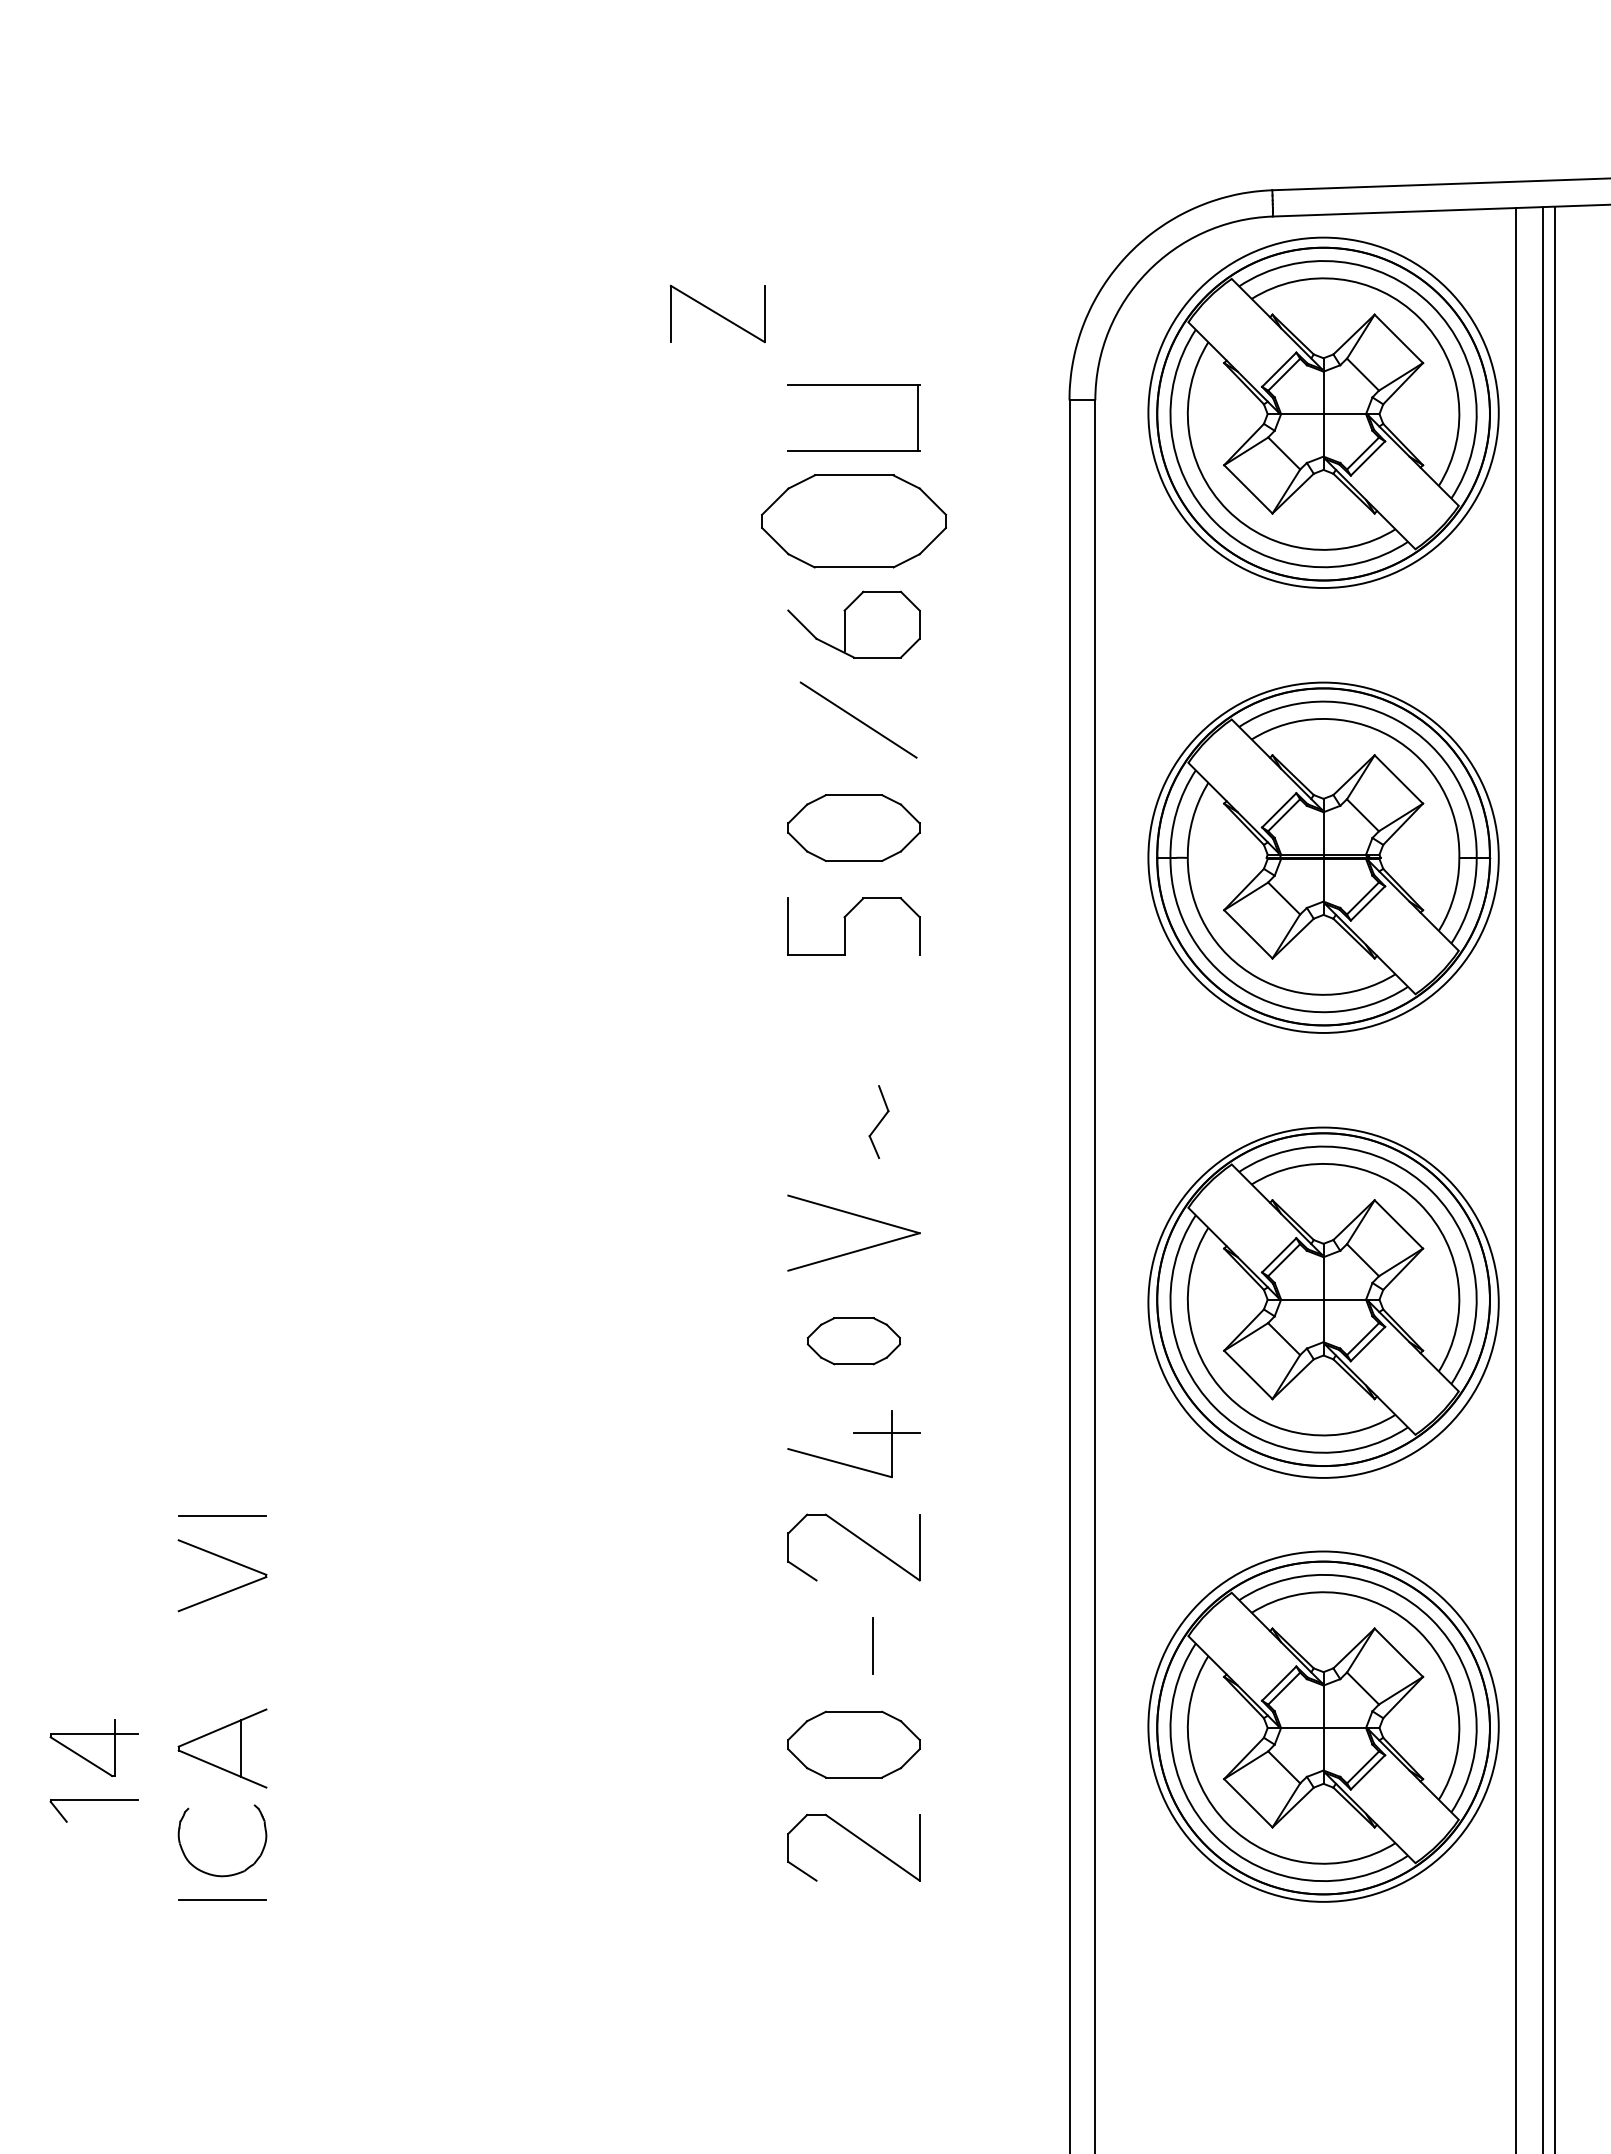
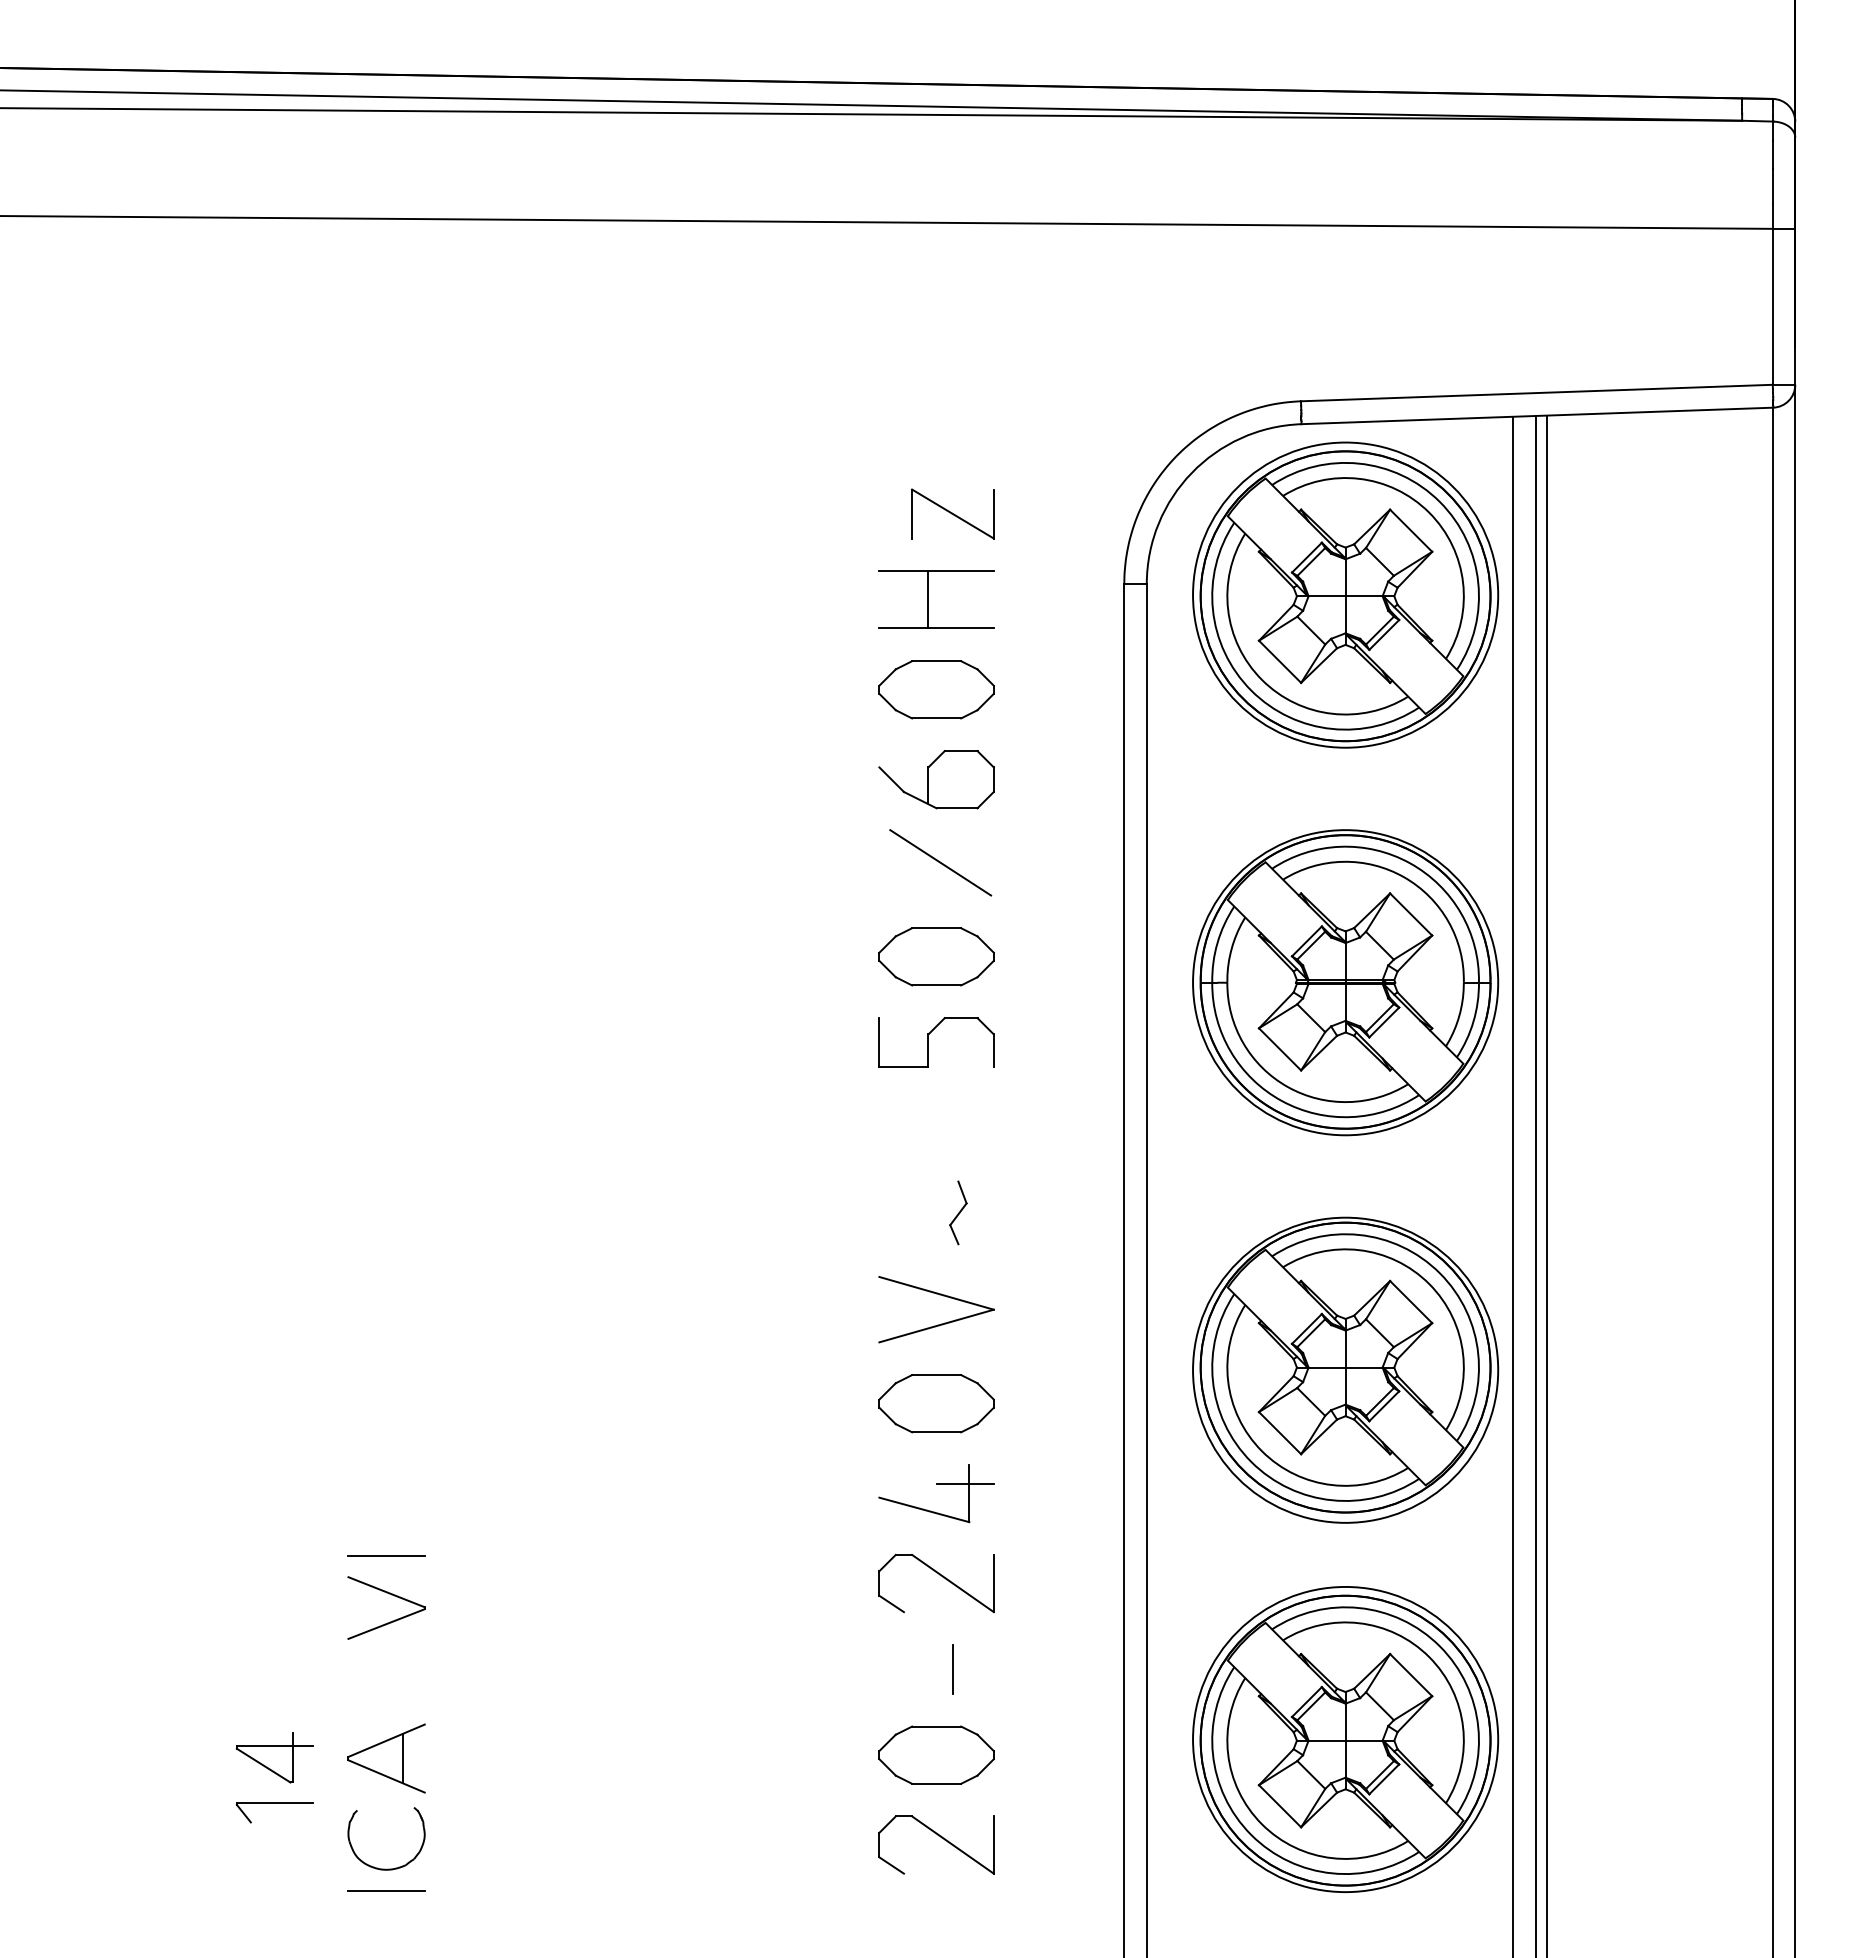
part: (717, 313) -> (952, 513), moved
line: (918, 417) -> (928, 599), moved
part: (853, 521) -> (936, 689), size x0.71
part: (853, 1340) -> (936, 1403), size x1.43

